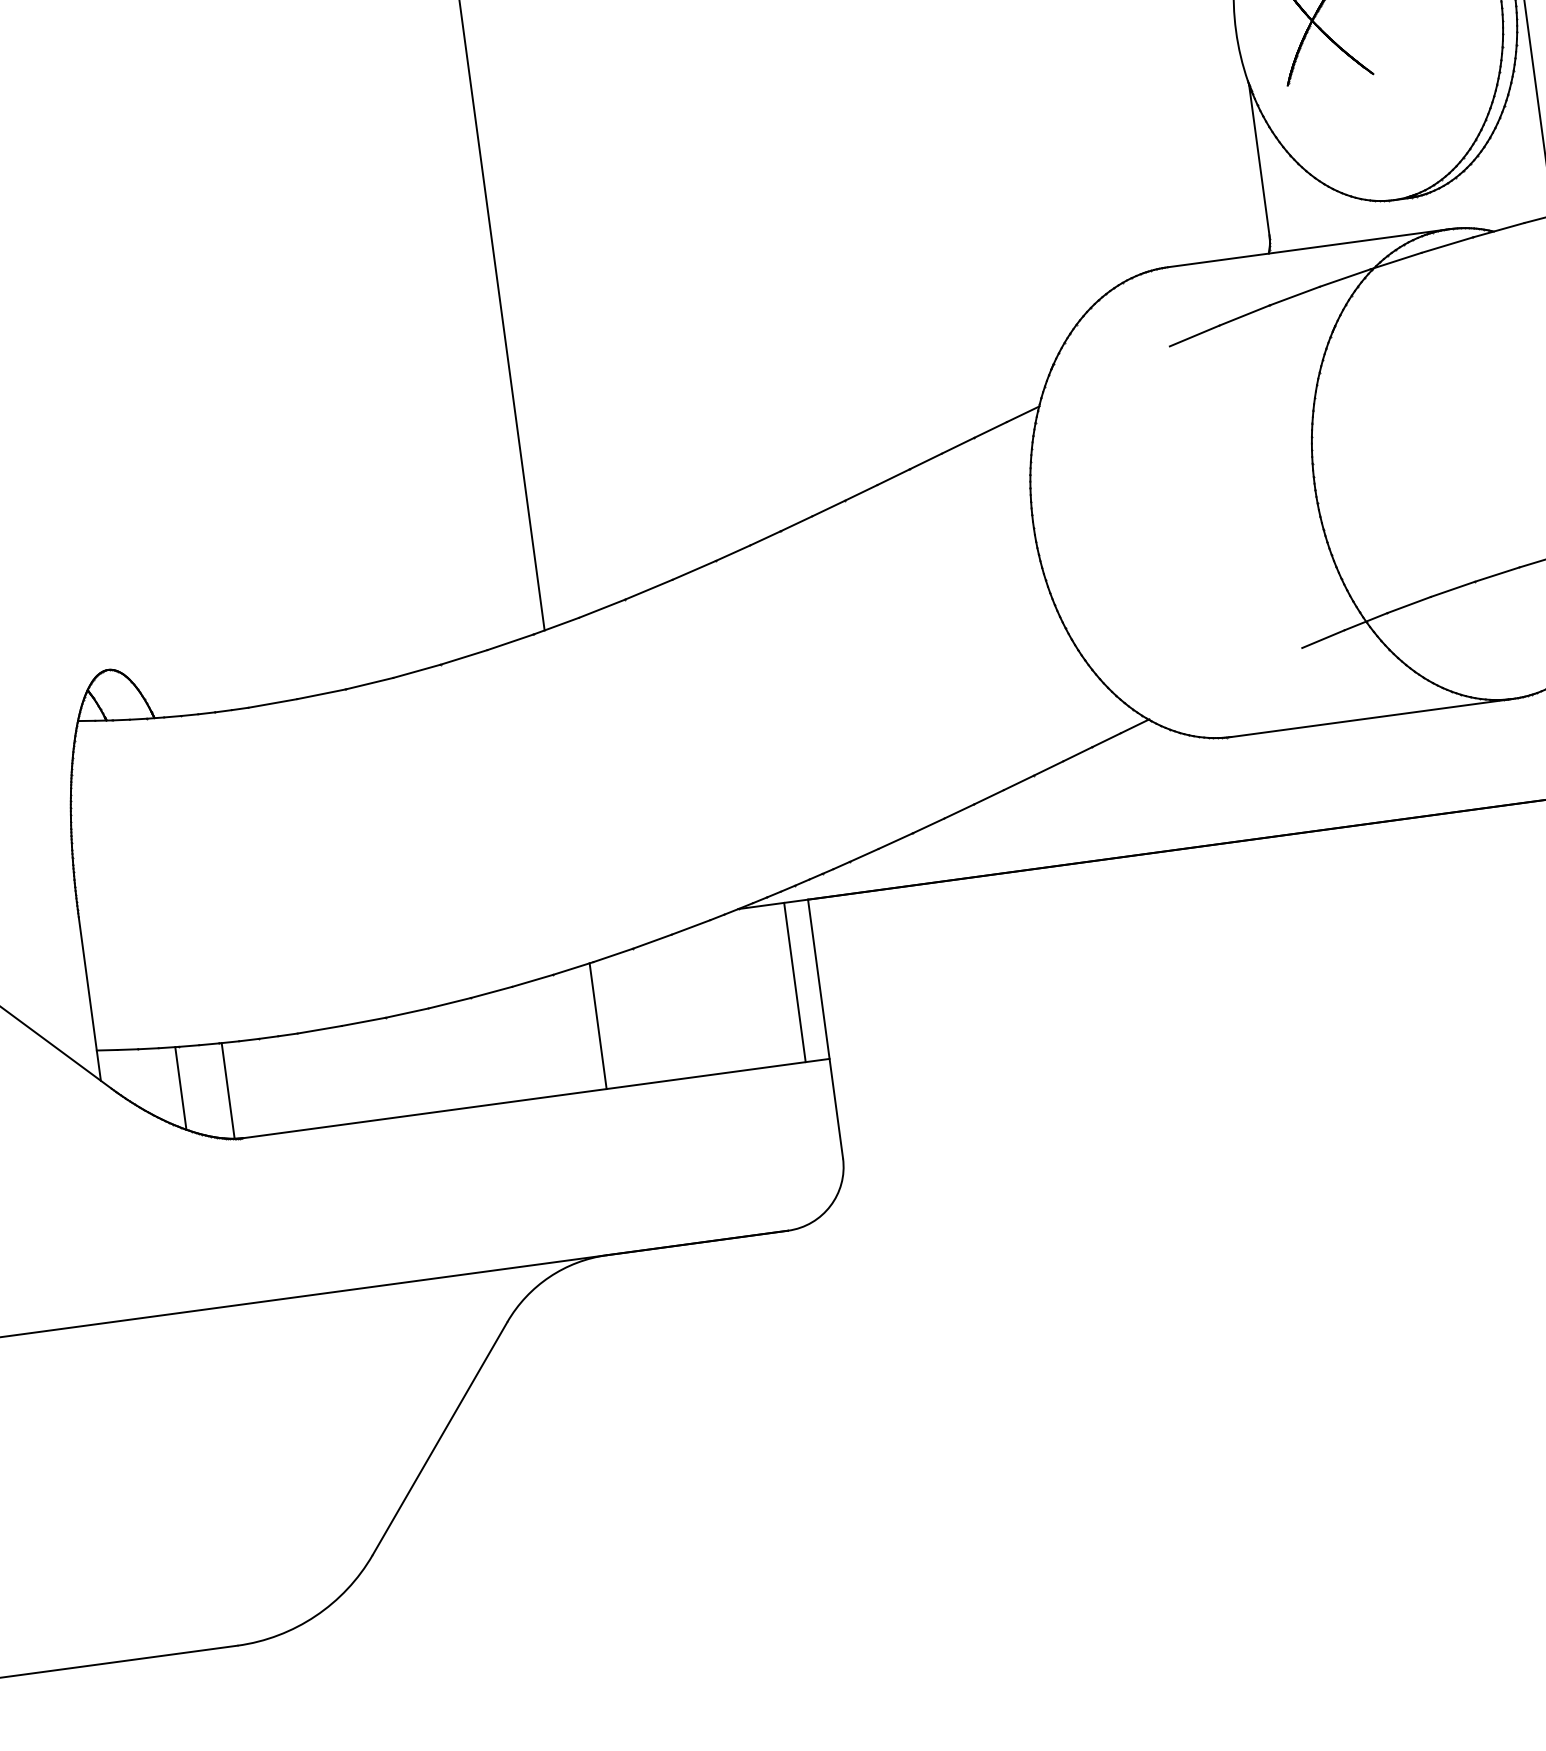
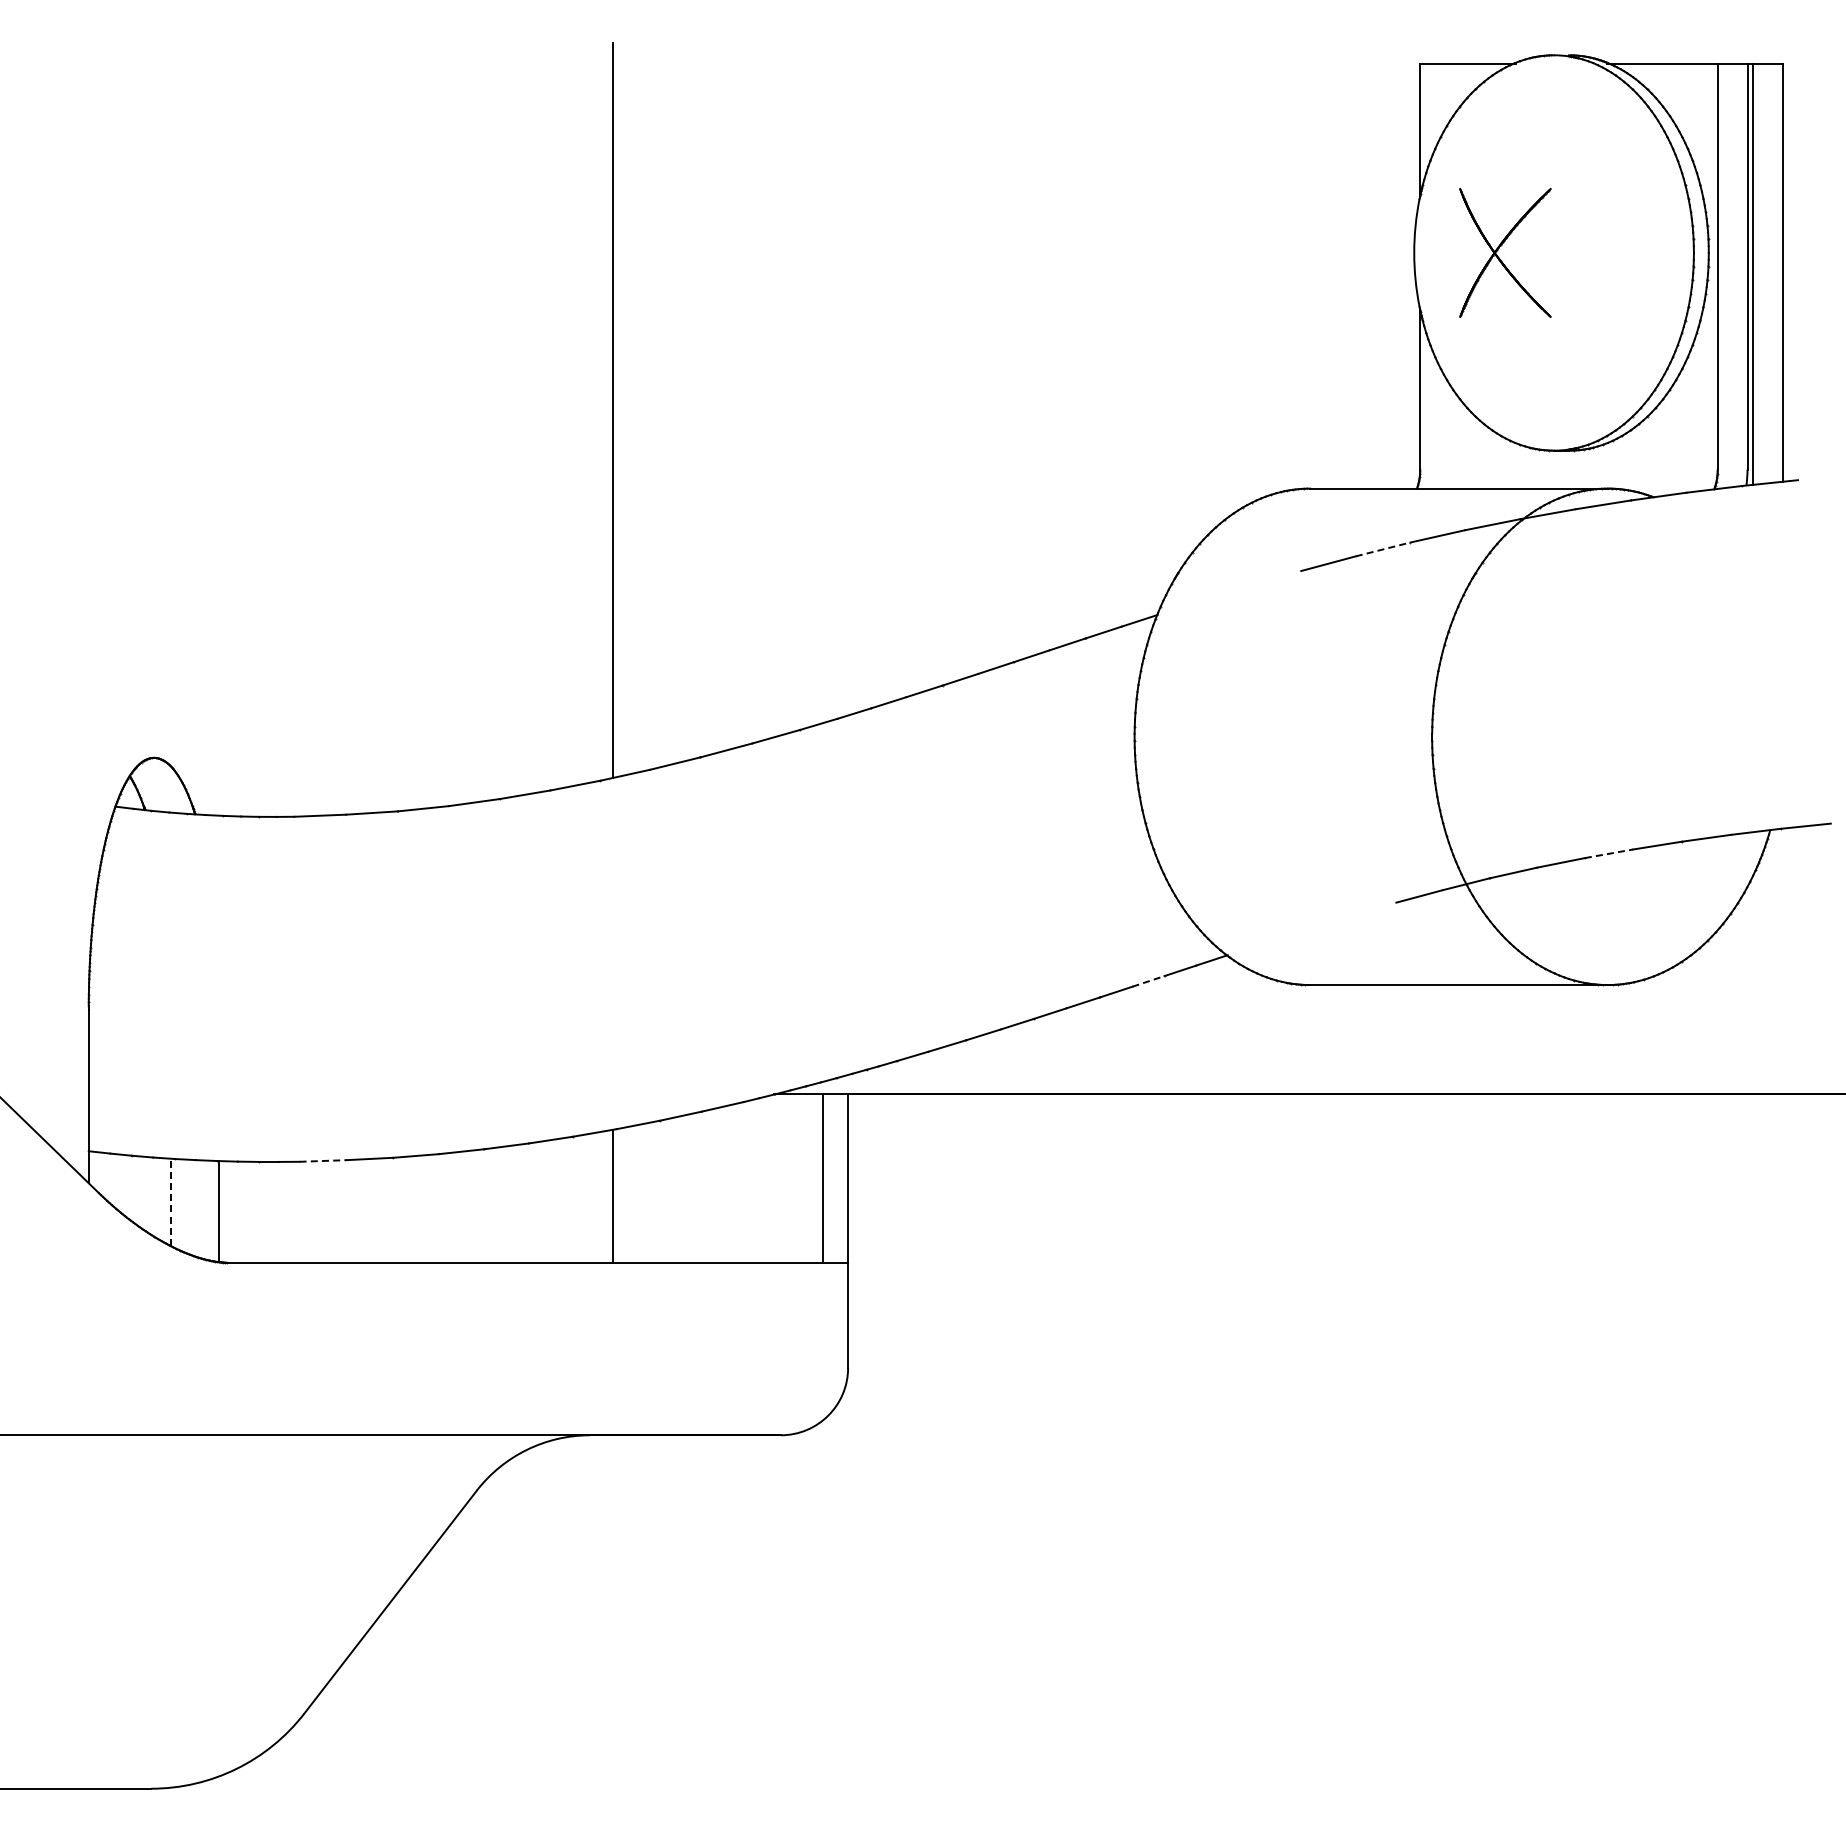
line: (1244, 315) -> (1383, 549), solid -> dashed
line: (1497, 574) -> (1609, 853), solid -> dashed
line: (1077, 754) -> (1148, 981), solid -> dashed
line: (320, 1029) -> (323, 1160), solid -> dashed
line: (180, 1088) -> (170, 1202), solid -> dashed

